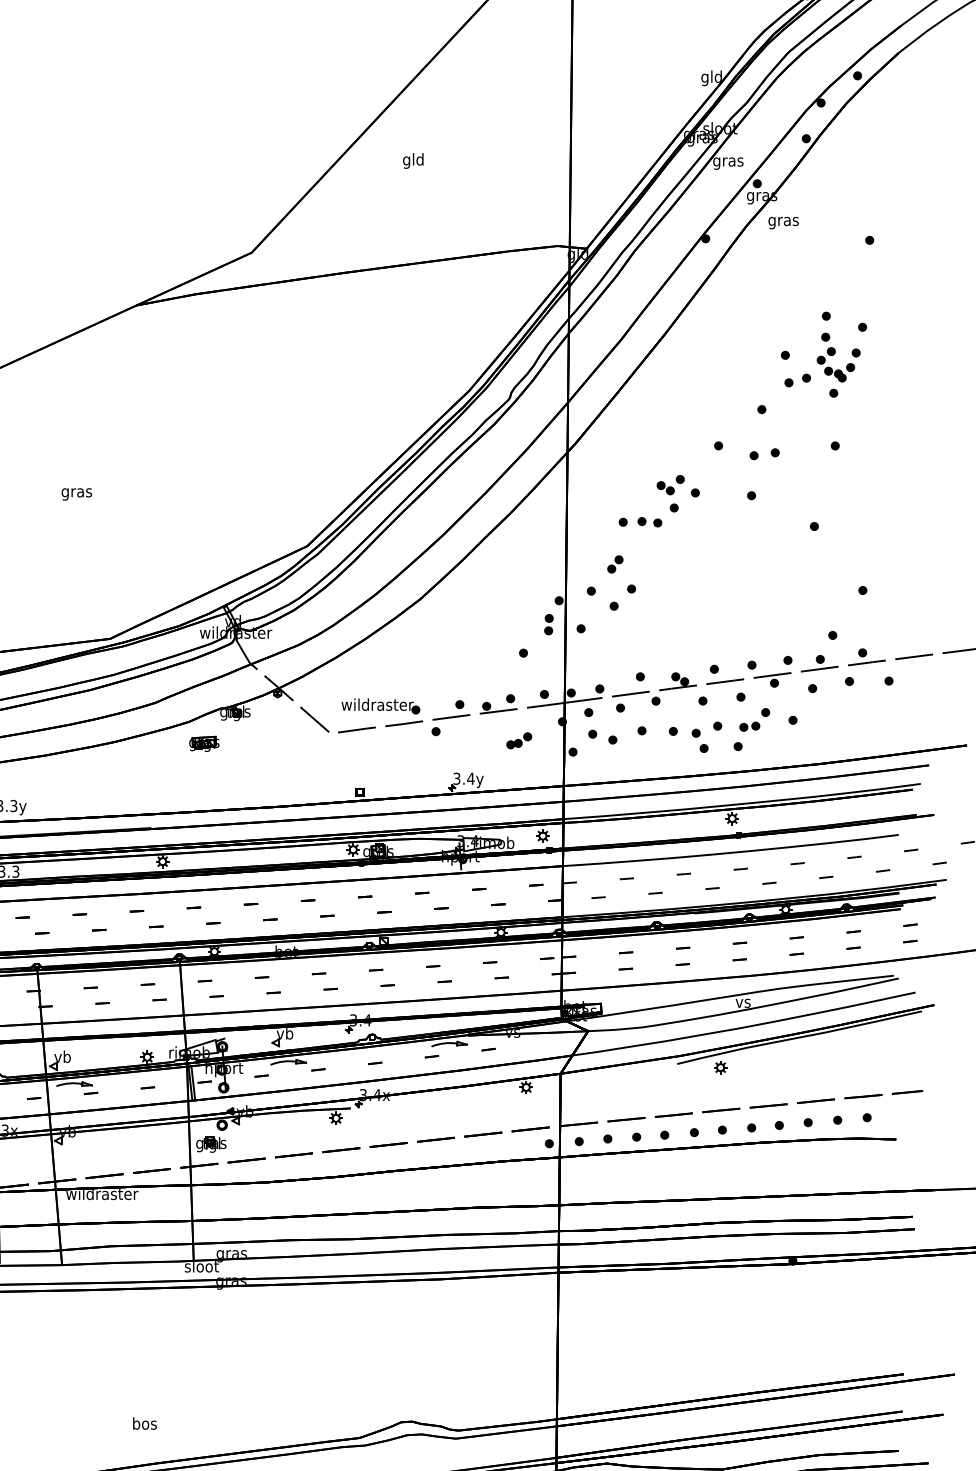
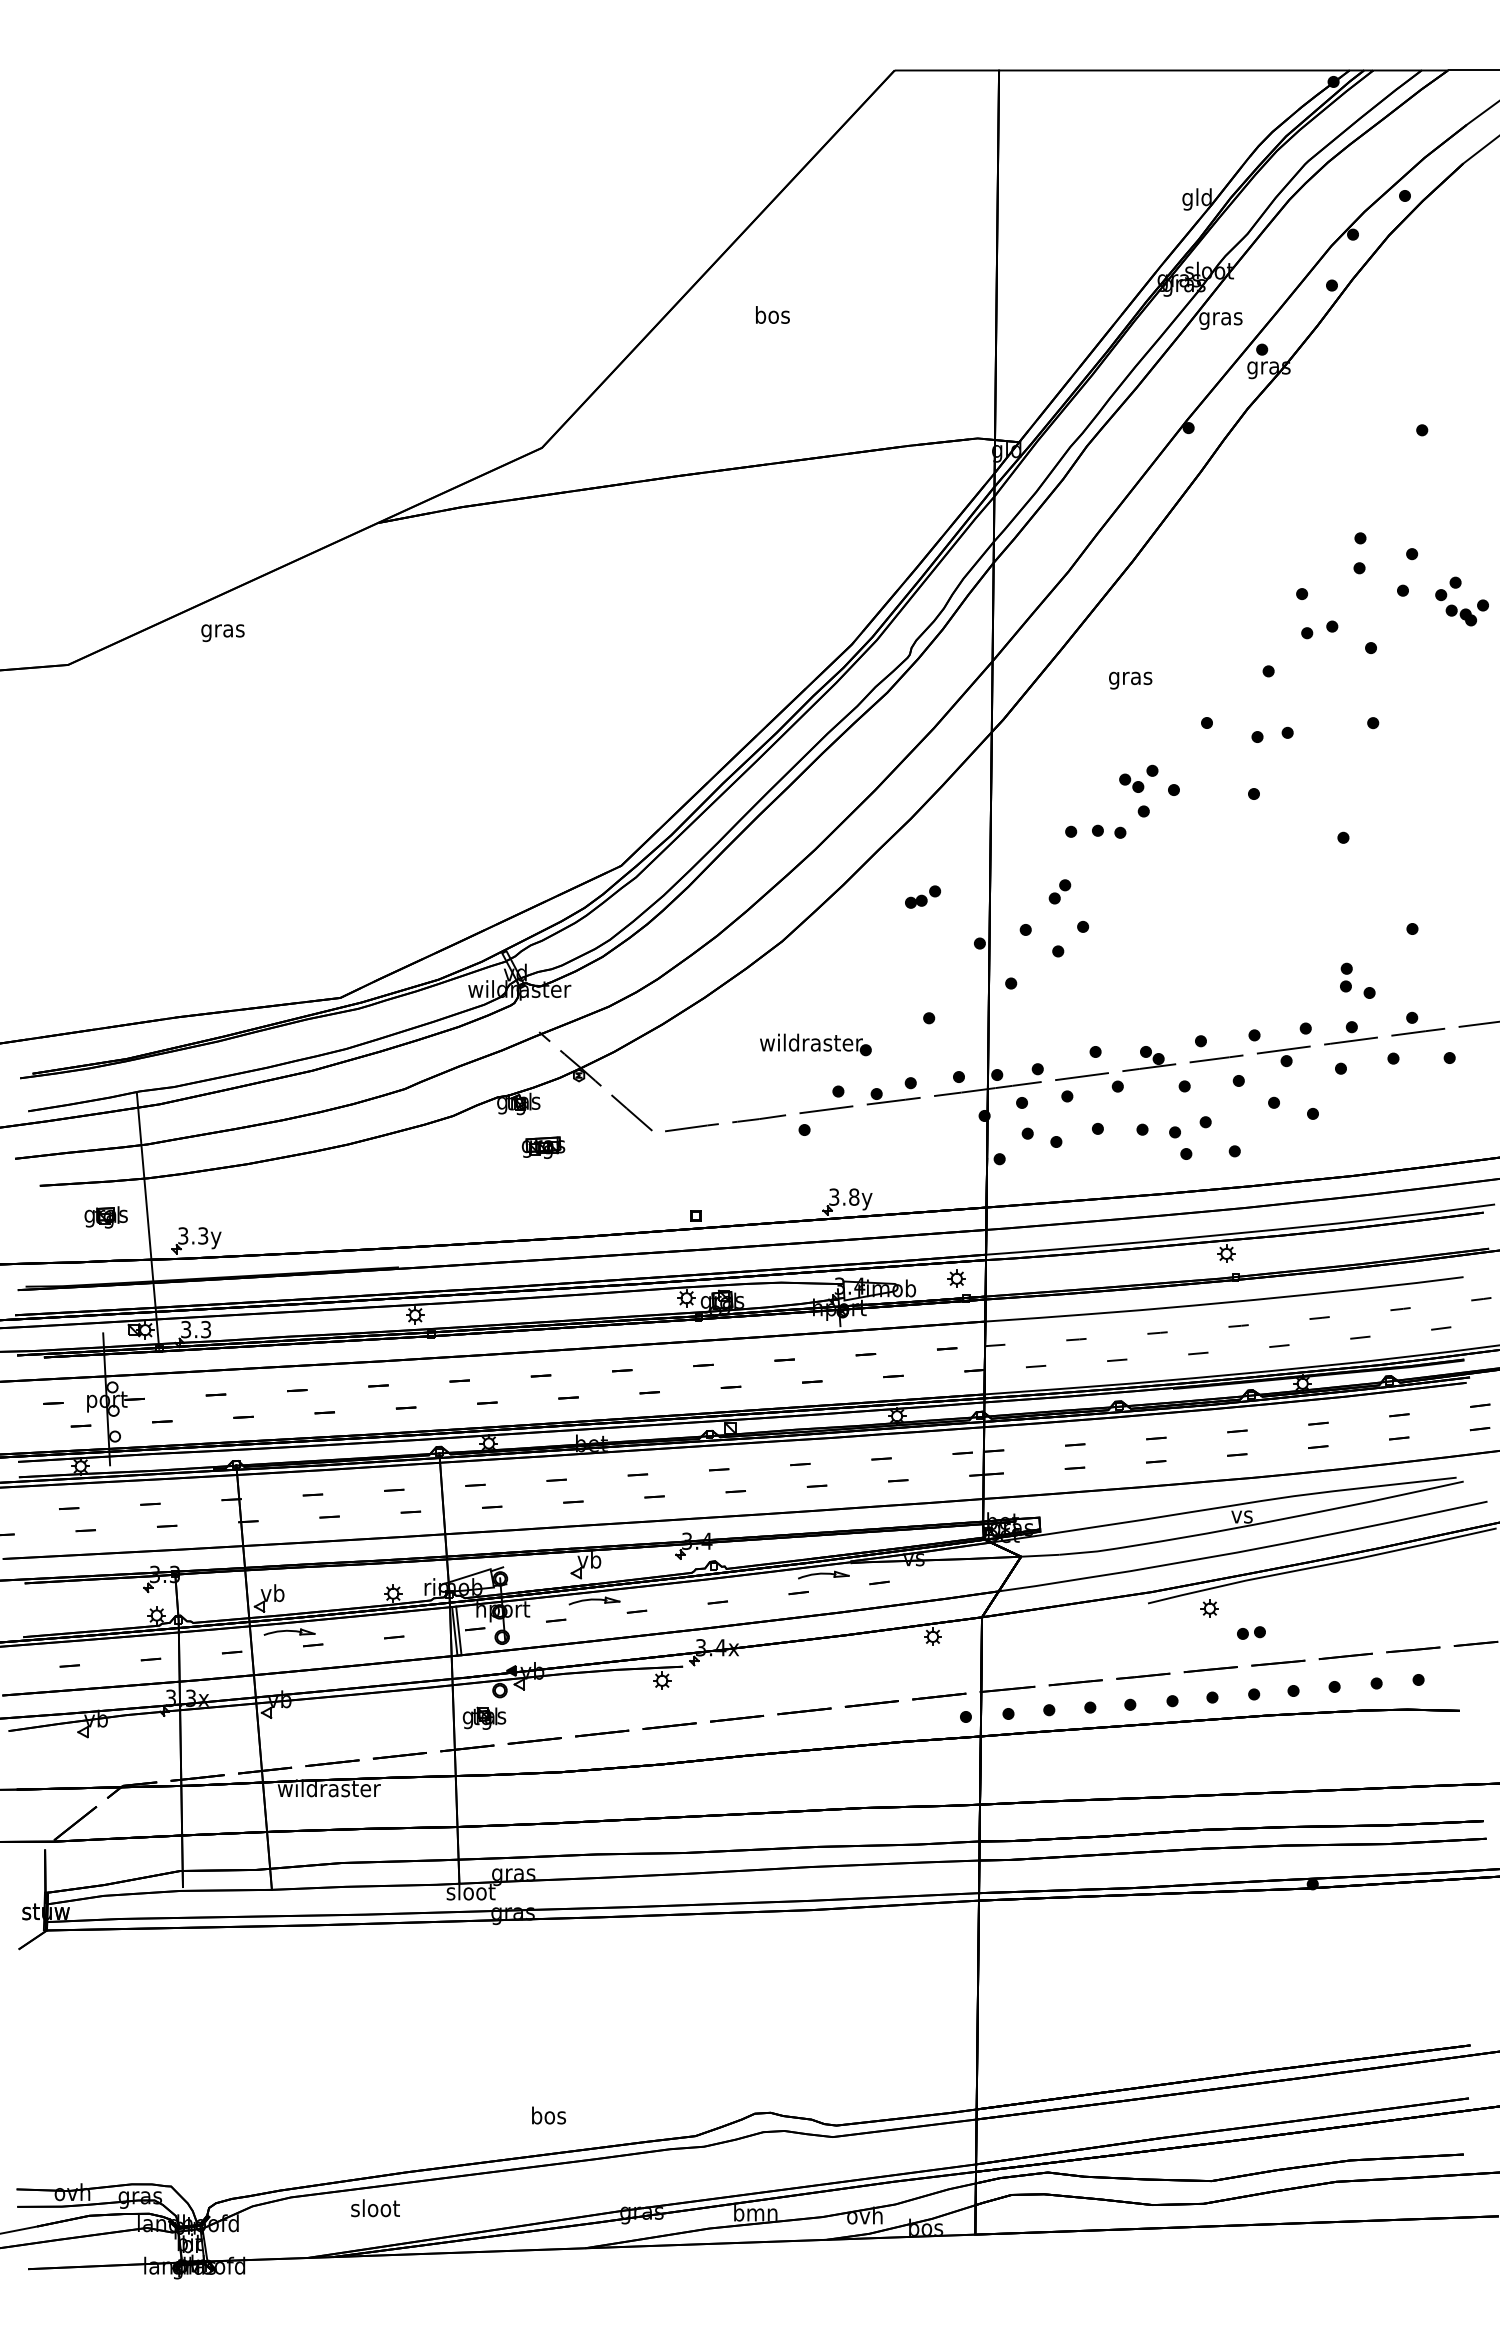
text: (413, 161) -> (772, 317), gld -> bos
text: (783, 222) -> (1130, 680), moved
part: (831, 368) -> (1456, 606), moved
text: (76, 494) -> (222, 633), moved
part: (549, 624) -> (1346, 977), moved
line: (242, 651) -> (529, 1016), removed
part: (380, 705) -> (815, 1044), moved
part: (749, 726) -> (1251, 1632), moved
part: (519, 740) -> (923, 896), moved
part: (204, 743) -> (543, 1147), moved
text: (470, 778) -> (853, 1196), 3.4y -> 3.8y
text: (144, 1423) -> (548, 2115), moved

